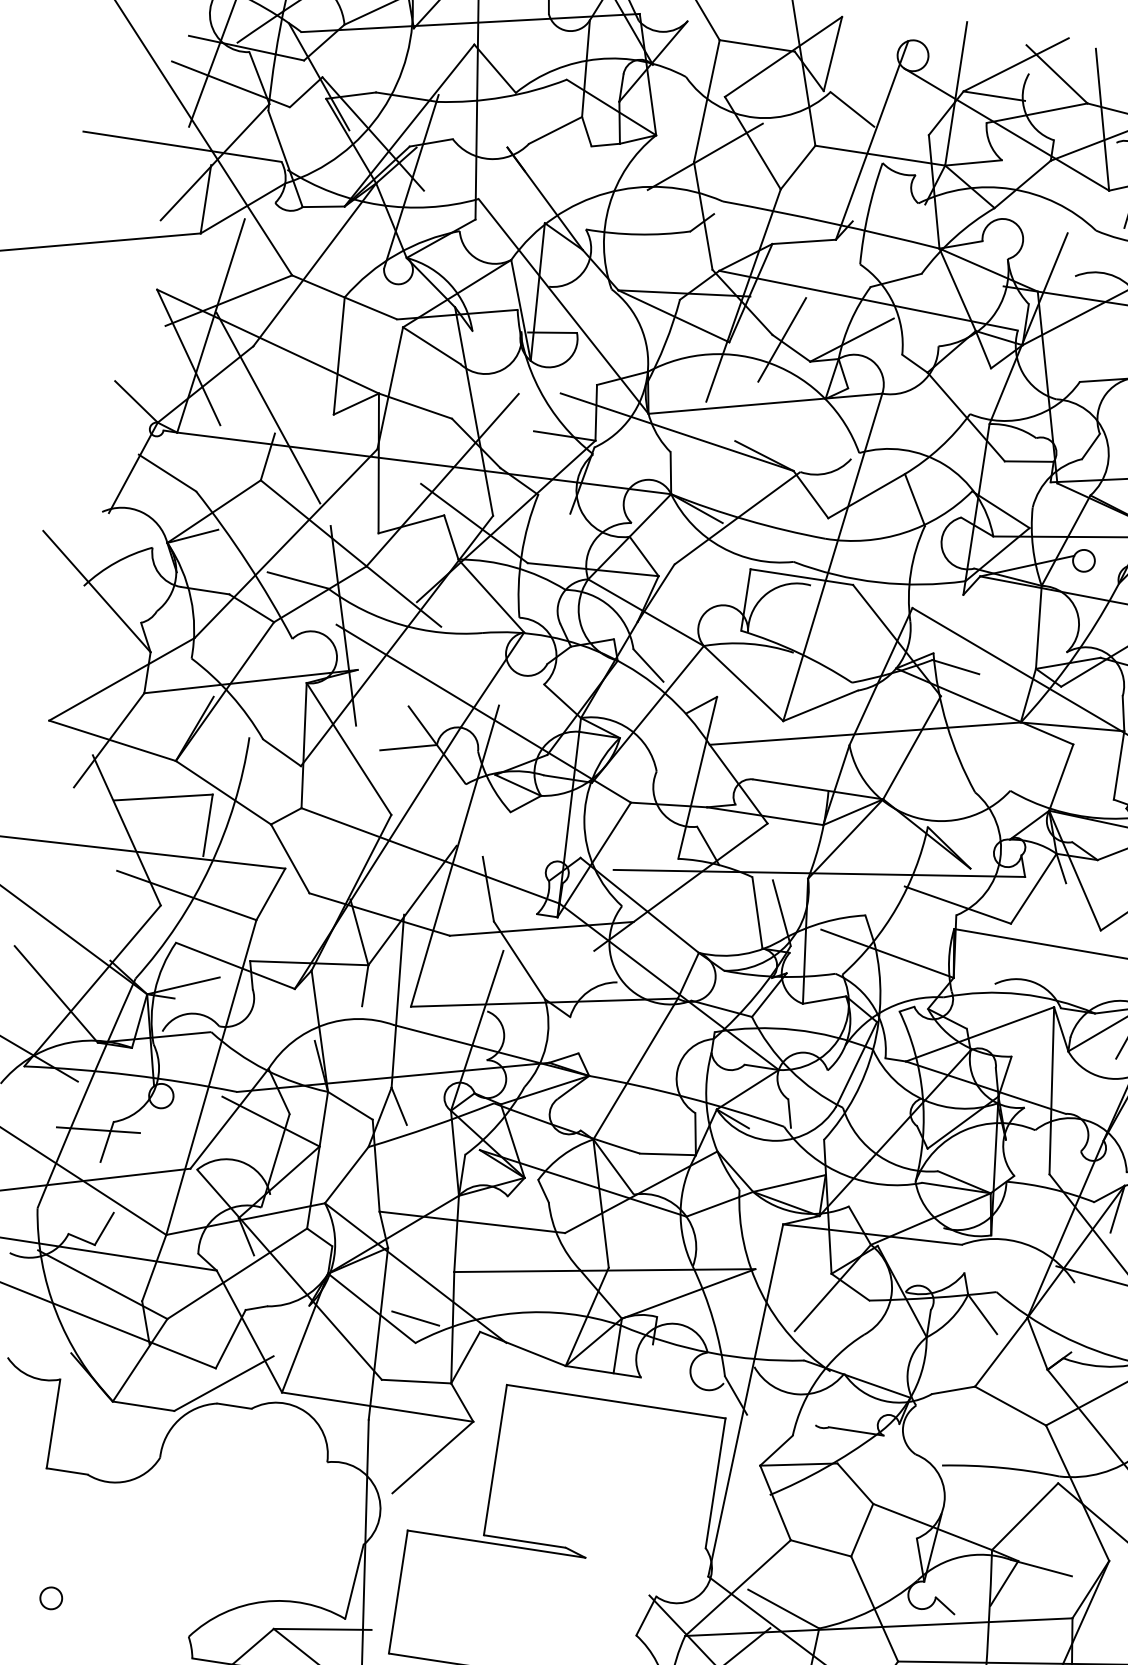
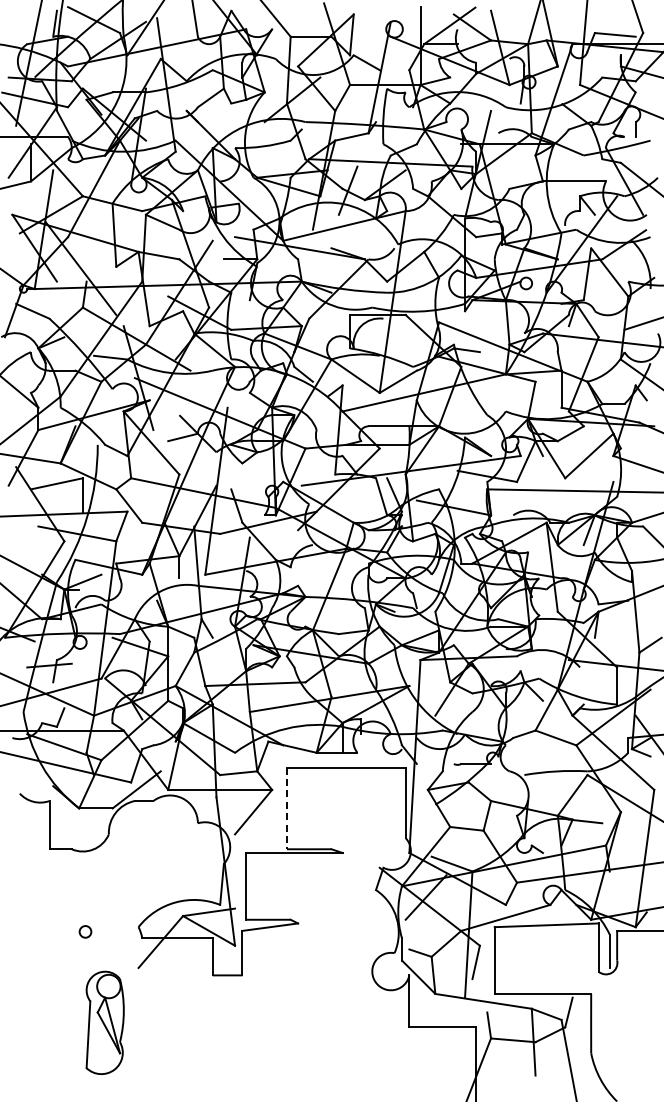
line: (416, 1318) -> (233, 739), removed
line: (494, 1460) -> (286, 808), solid -> dashed
circle: (51, 1597) -> (85, 931), moved

